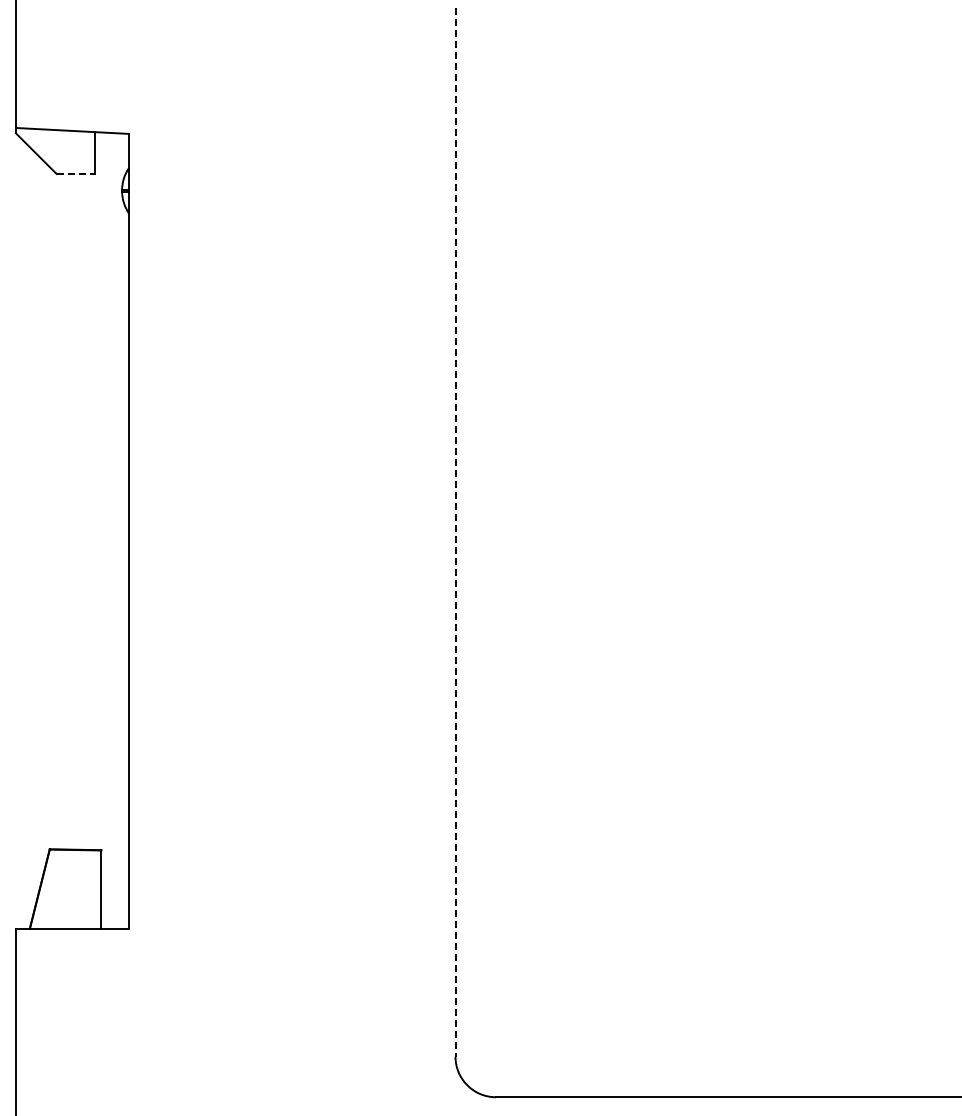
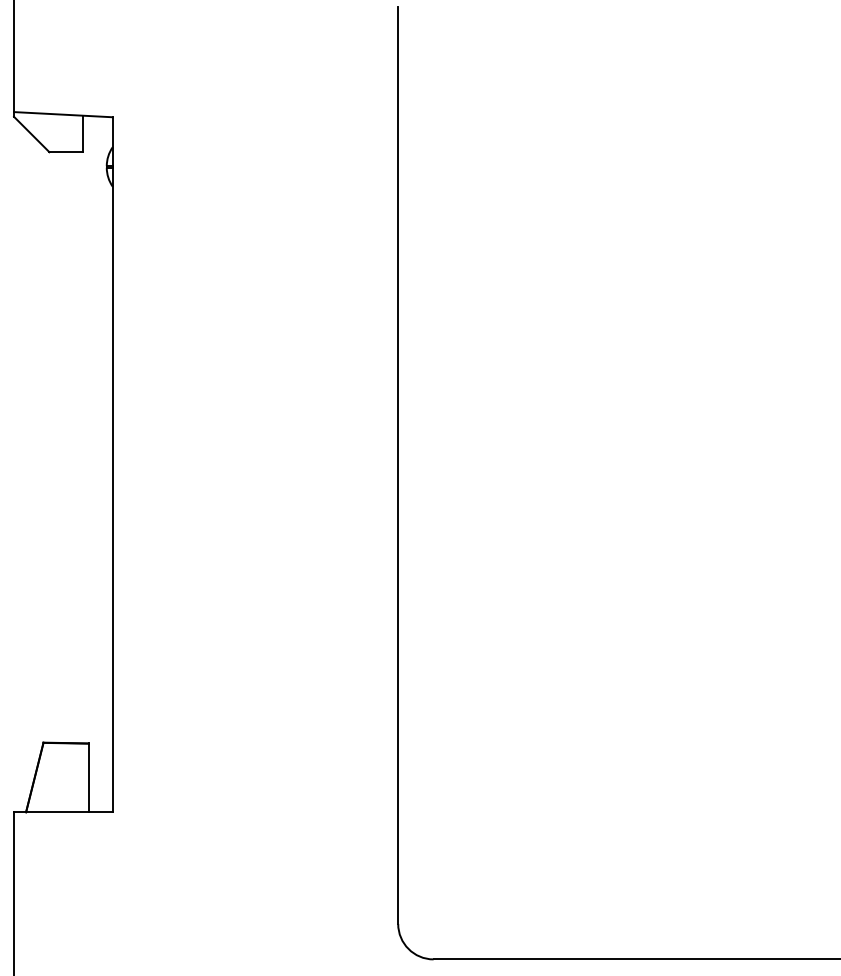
line: (76, 173) -> (66, 151), dashed -> solid
line: (455, 533) -> (398, 466), dashed -> solid

